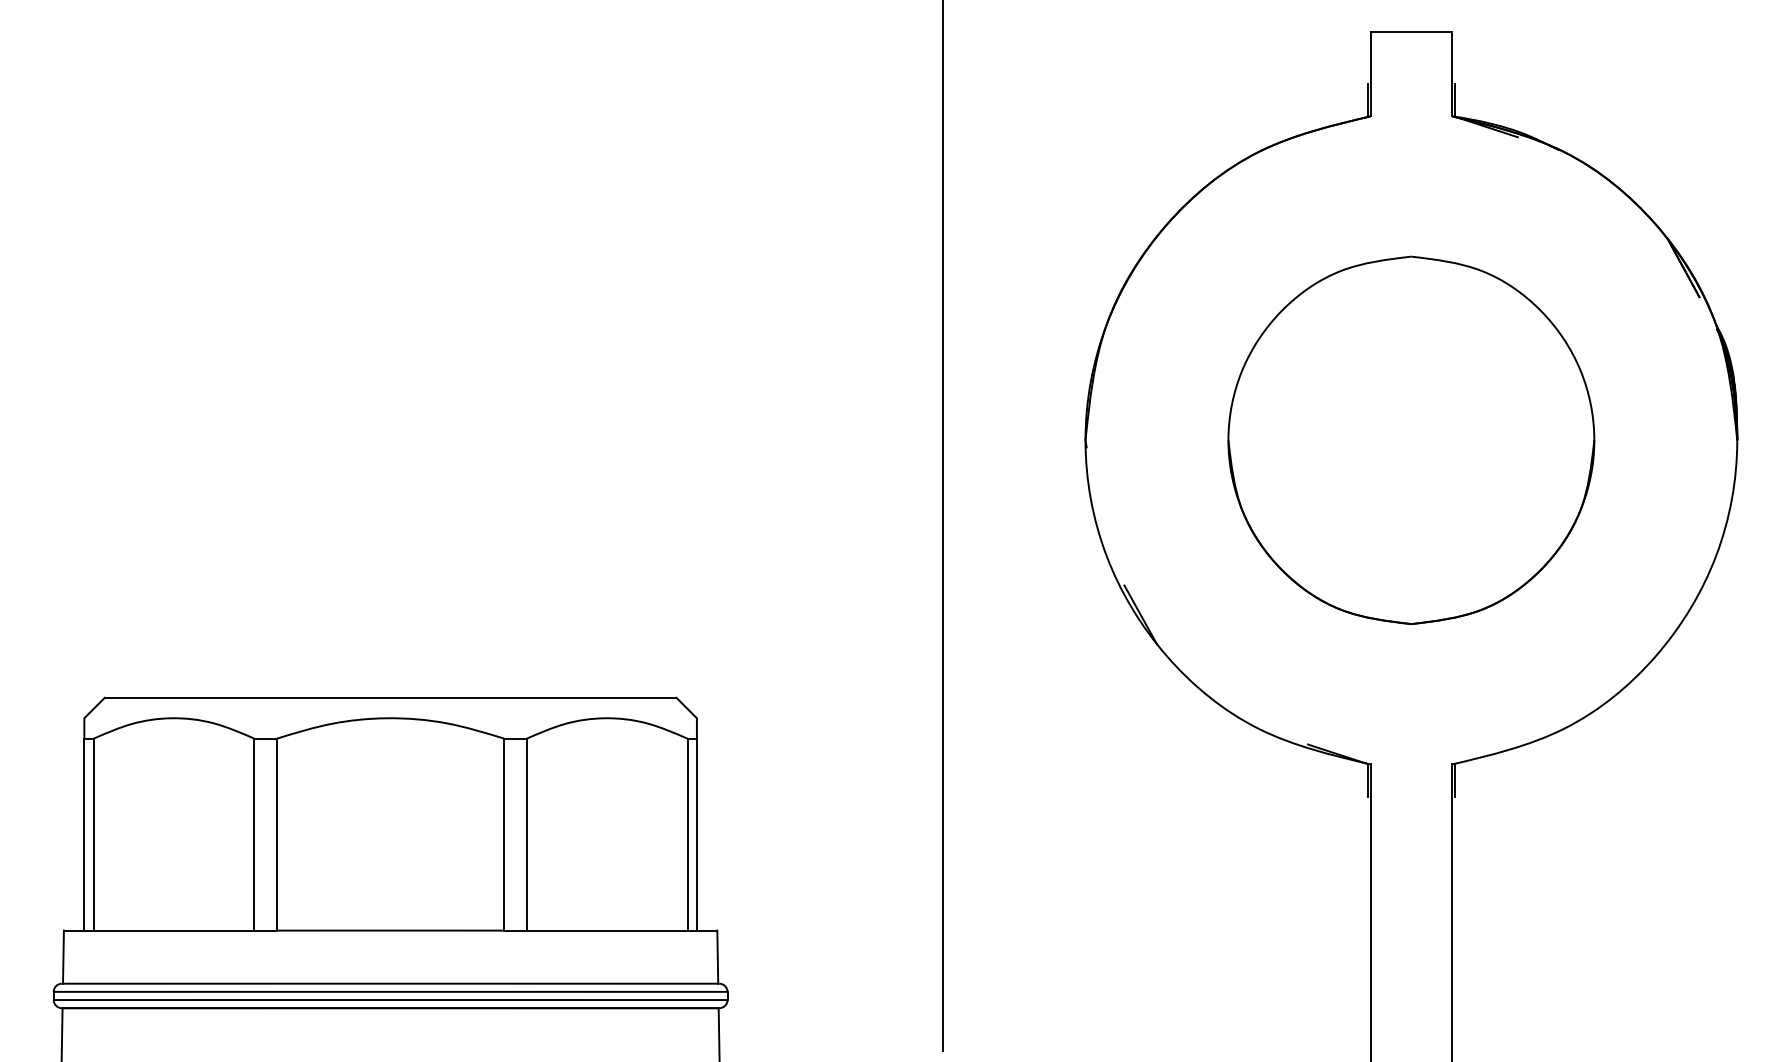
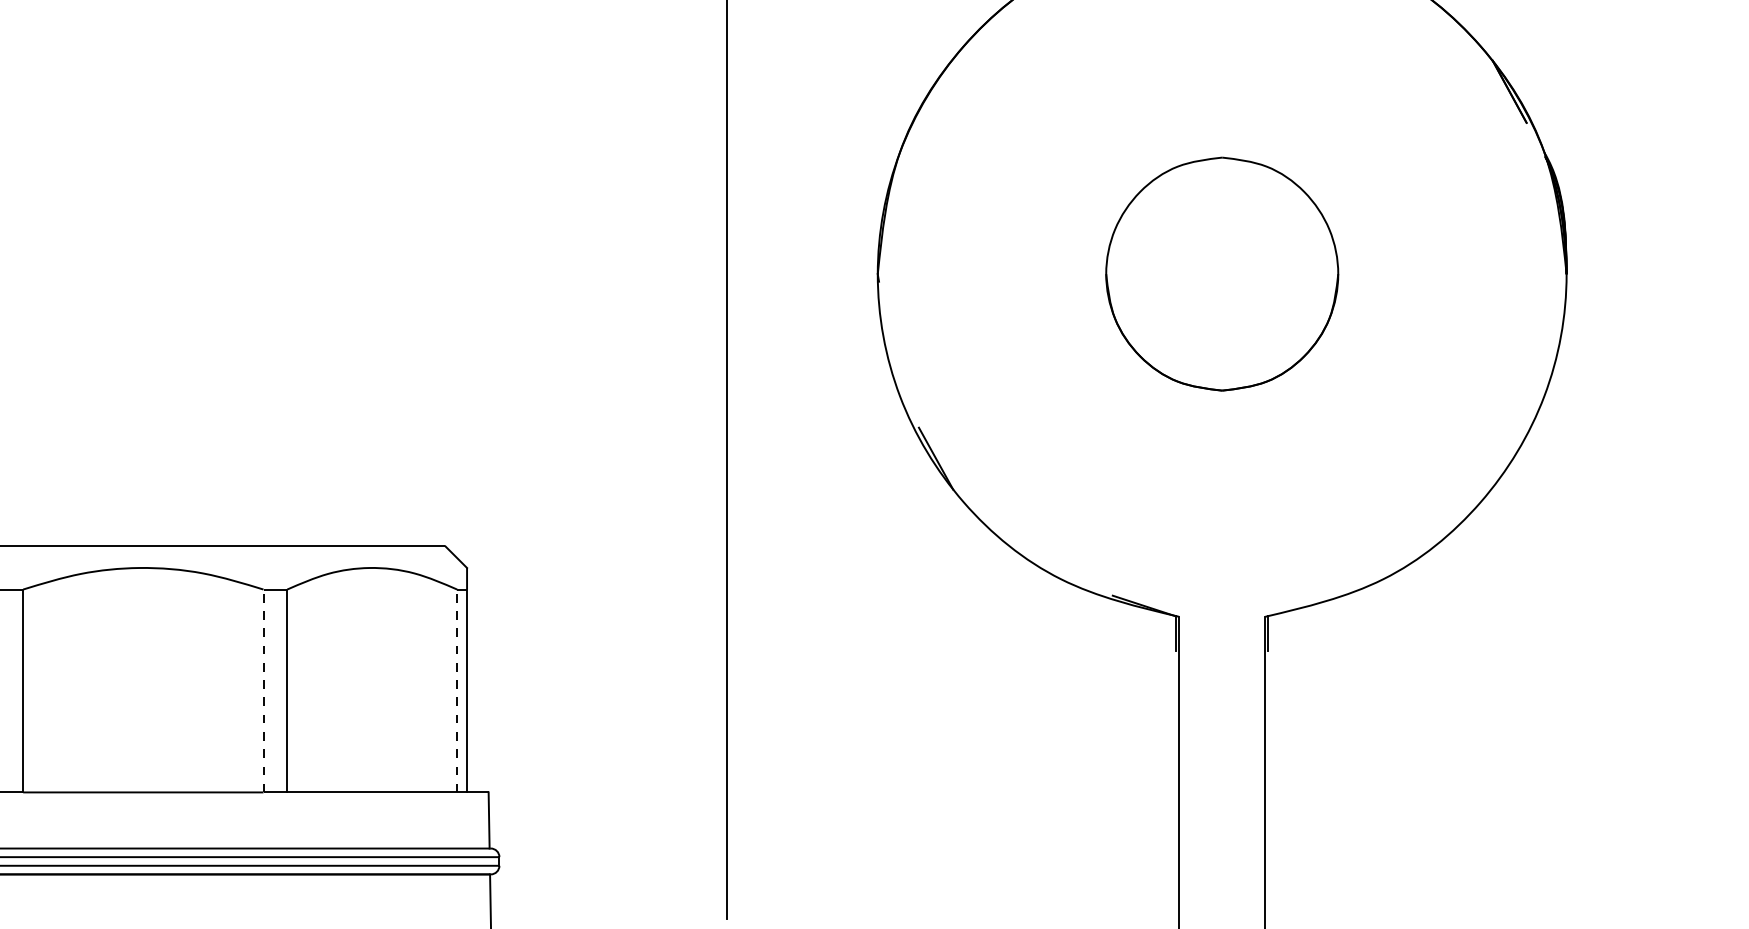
part: (1411, 439) -> (1222, 273), size x0.6
line: (504, 834) -> (263, 690), solid -> dashed
line: (687, 834) -> (457, 690), solid -> dashed

